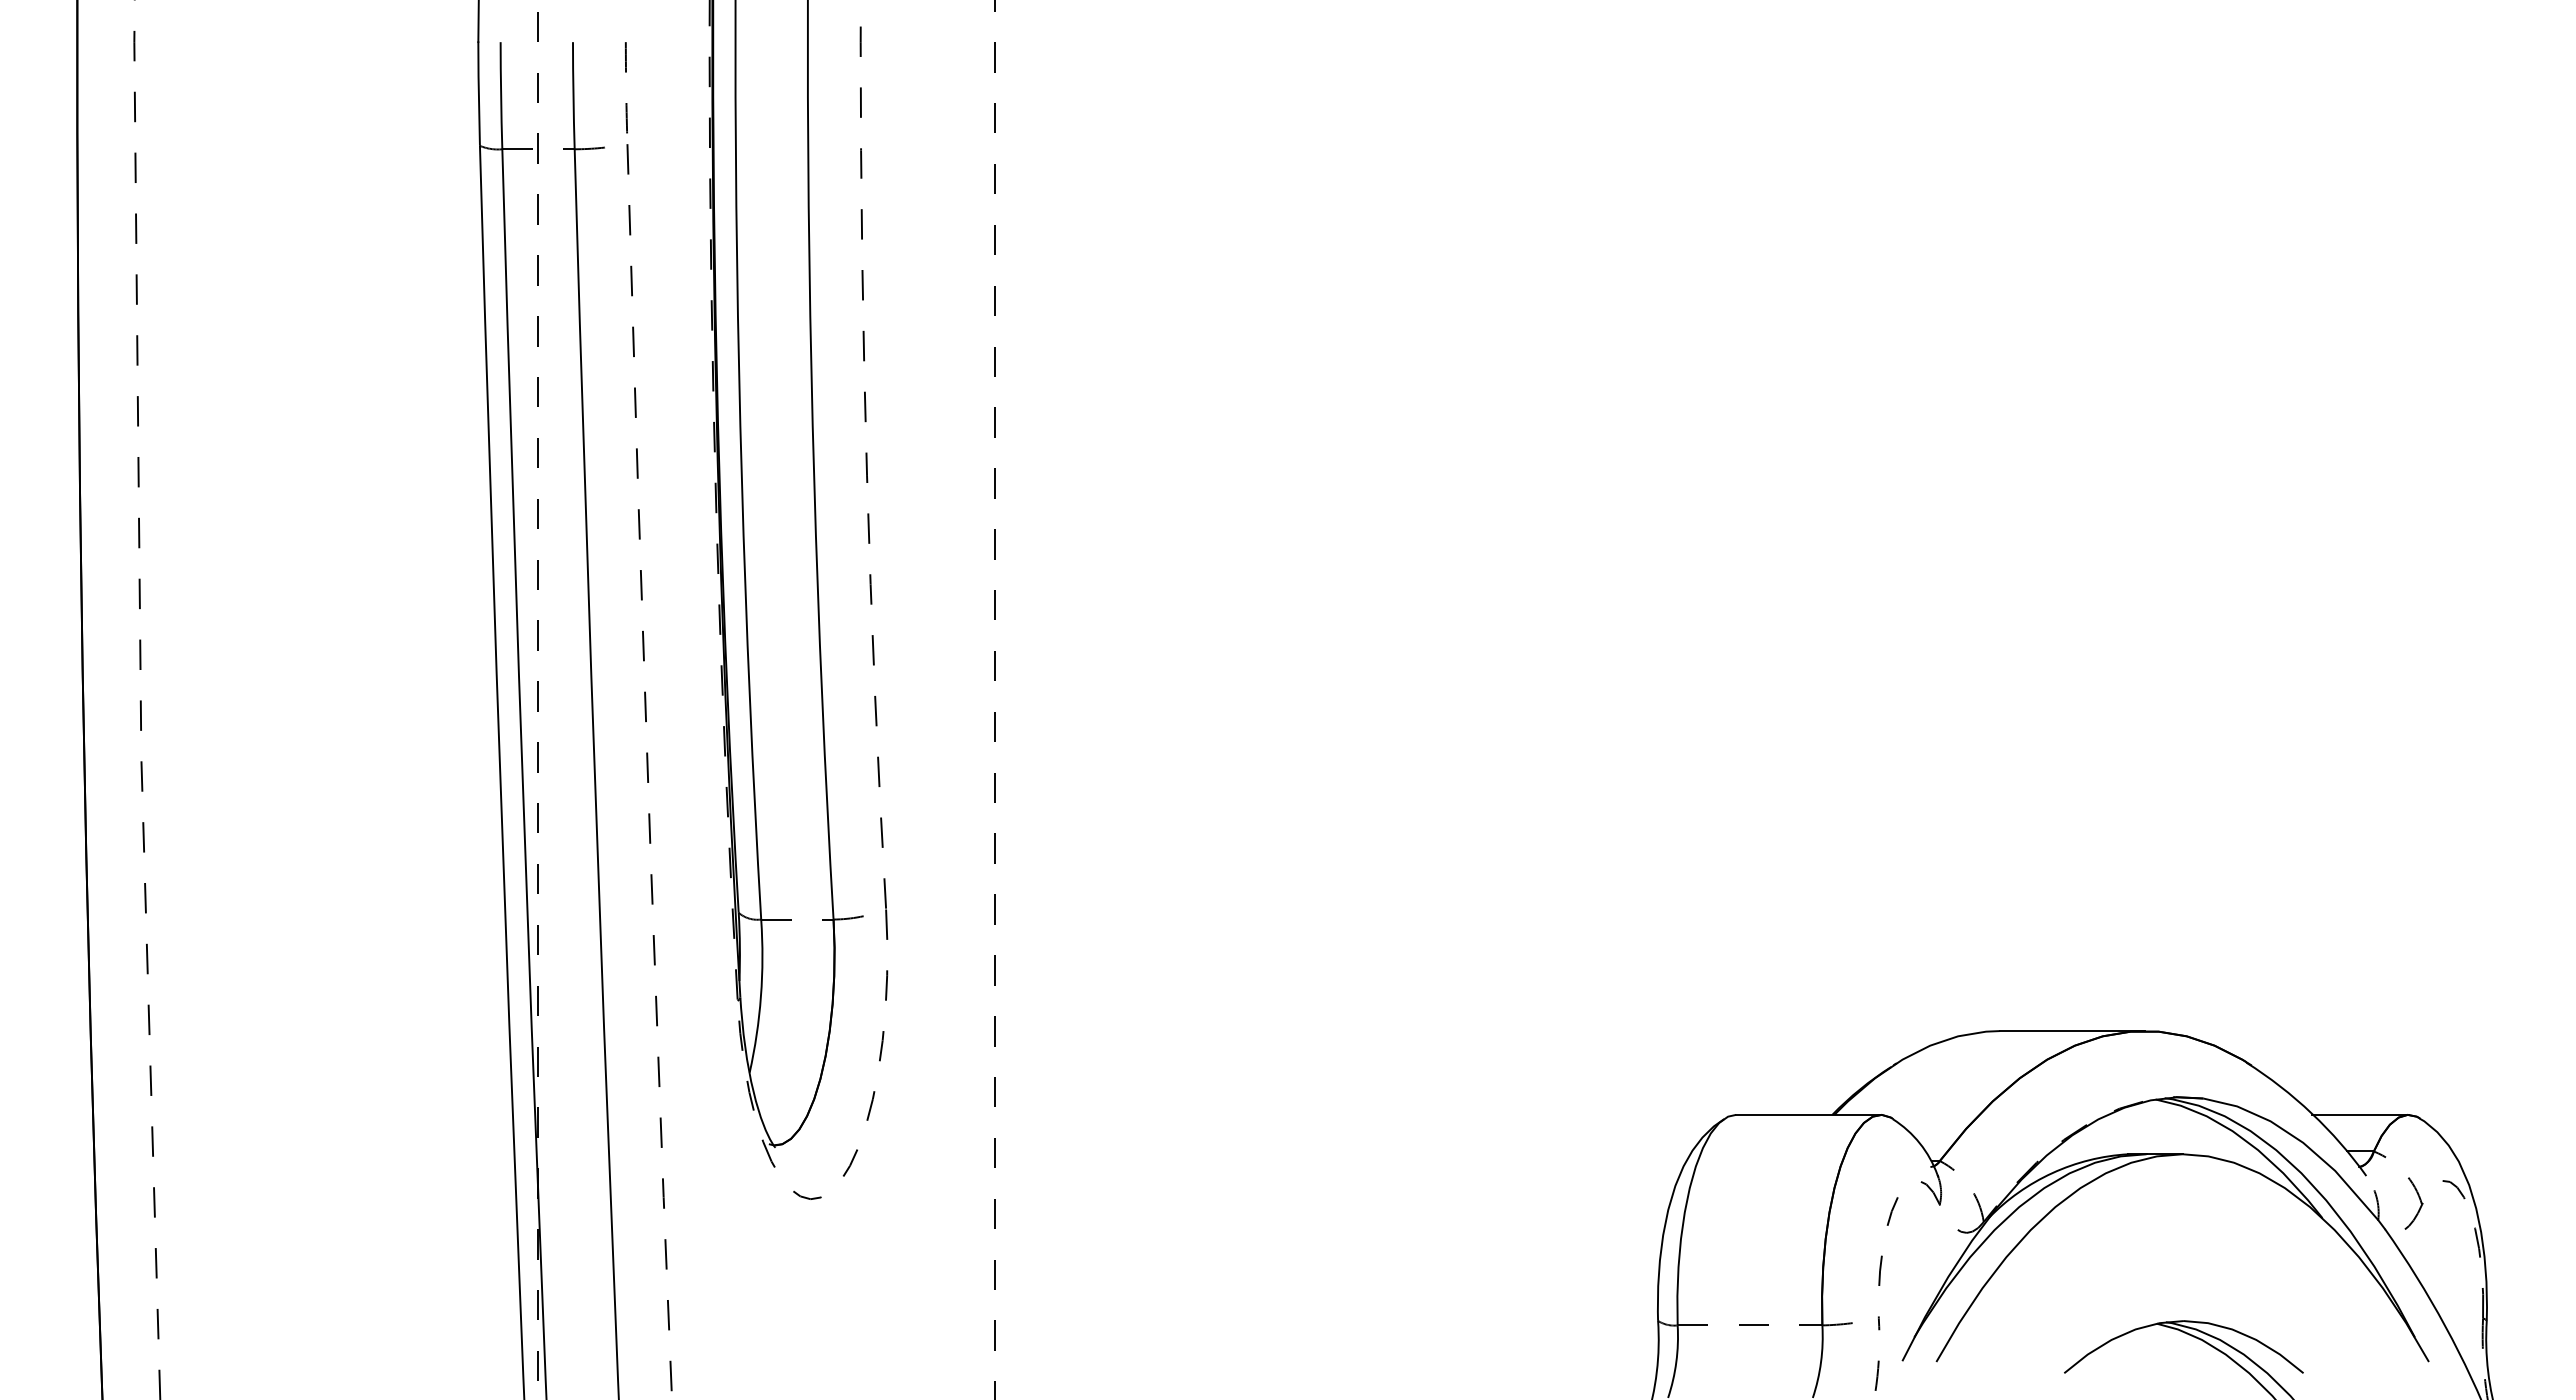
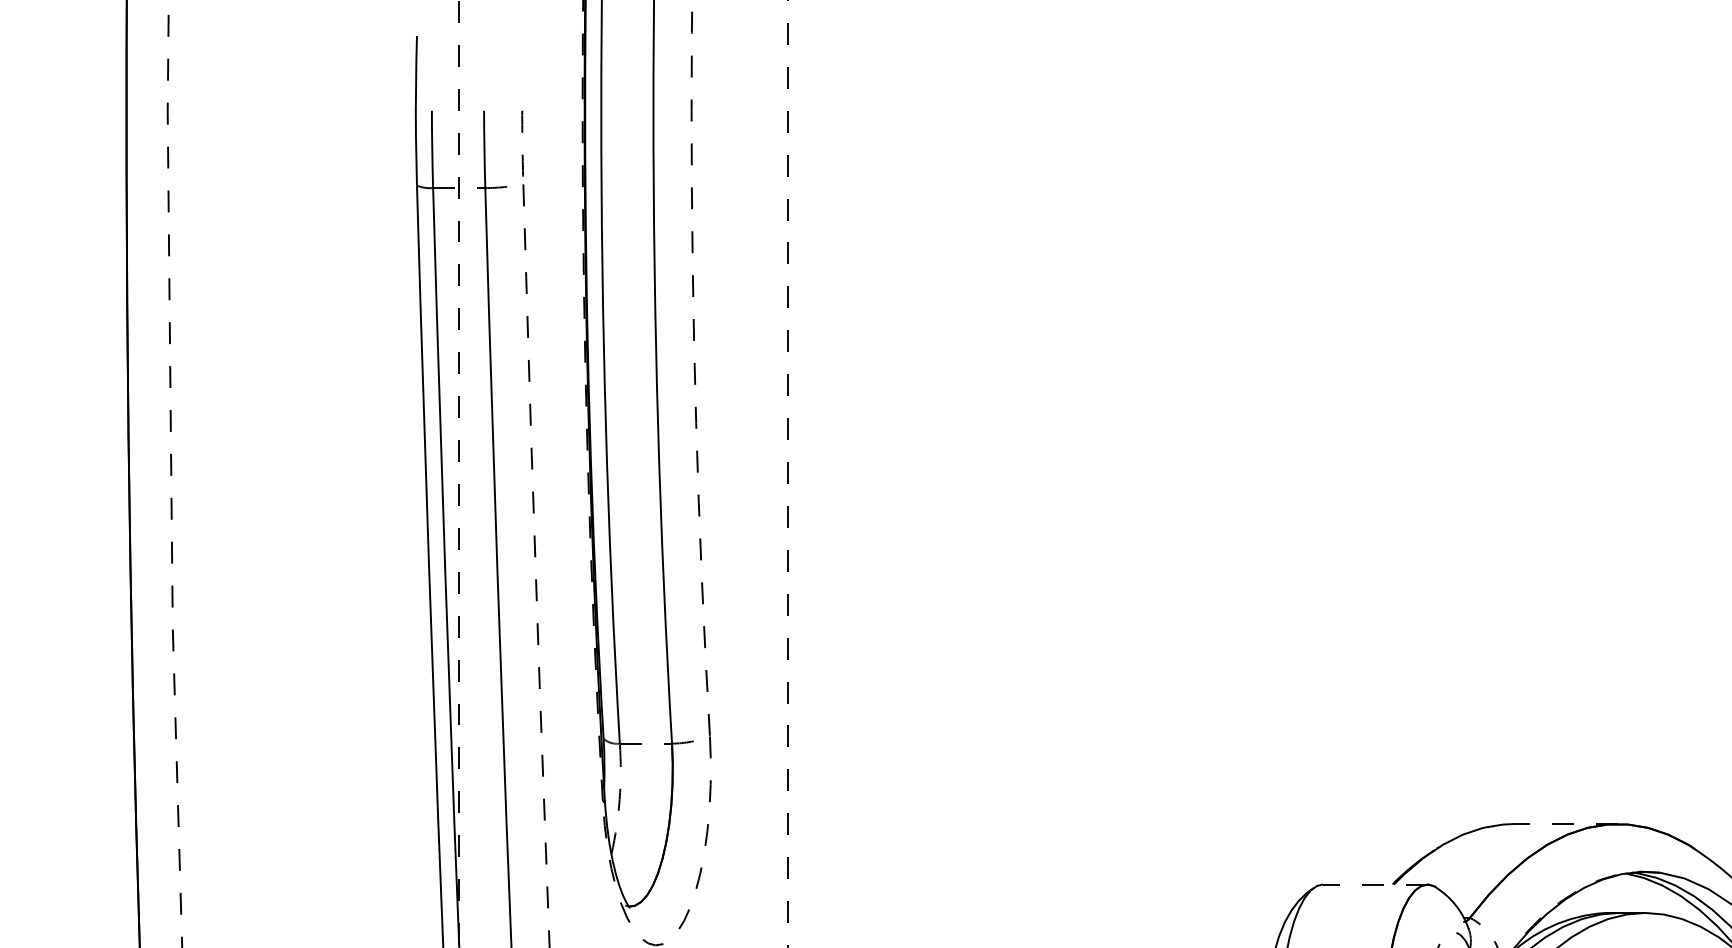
arc: (760, 996) -> (619, 799), solid -> dashed
line: (2071, 1031) -> (1564, 824), solid -> dashed
line: (1808, 1114) -> (1375, 884), solid -> dashed

